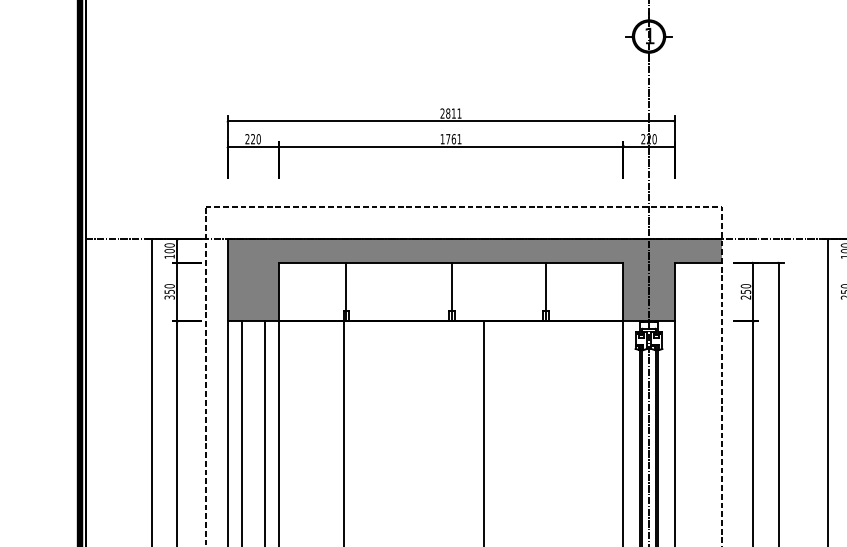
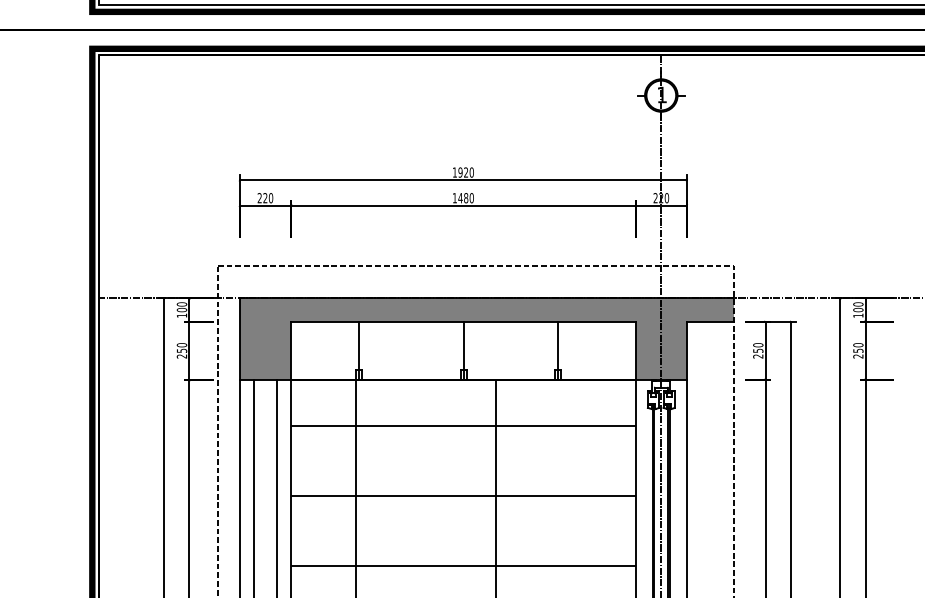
text: (450, 113) -> (462, 172), 2811 -> 1920
text: (453, 139) -> (465, 198), 1761 -> 1480
text: (170, 297) -> (182, 356), 350 -> 250
hatch: (451, 437) -> (463, 496), added

